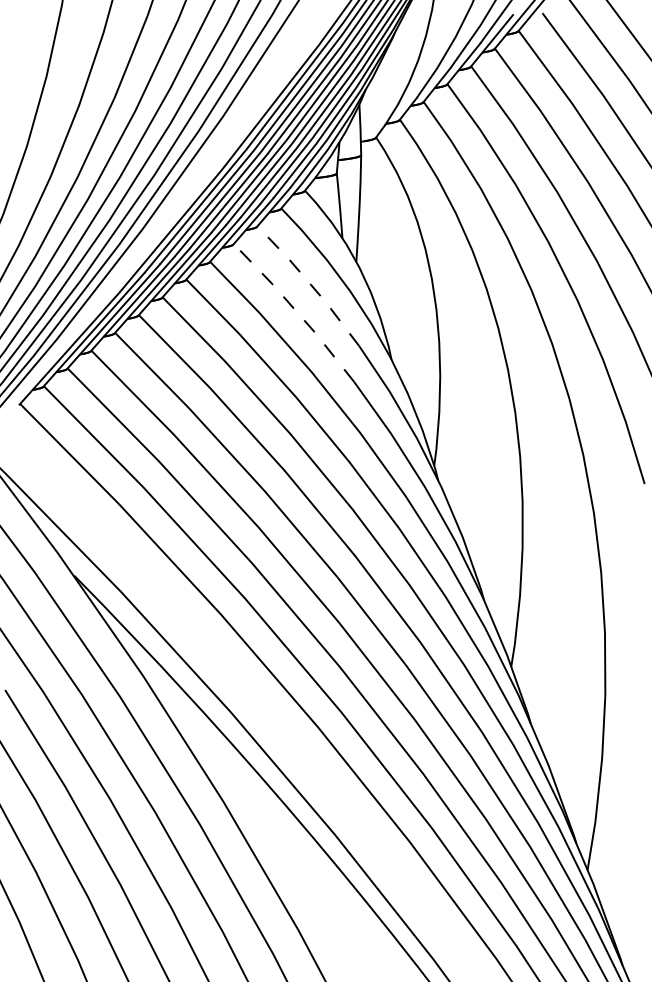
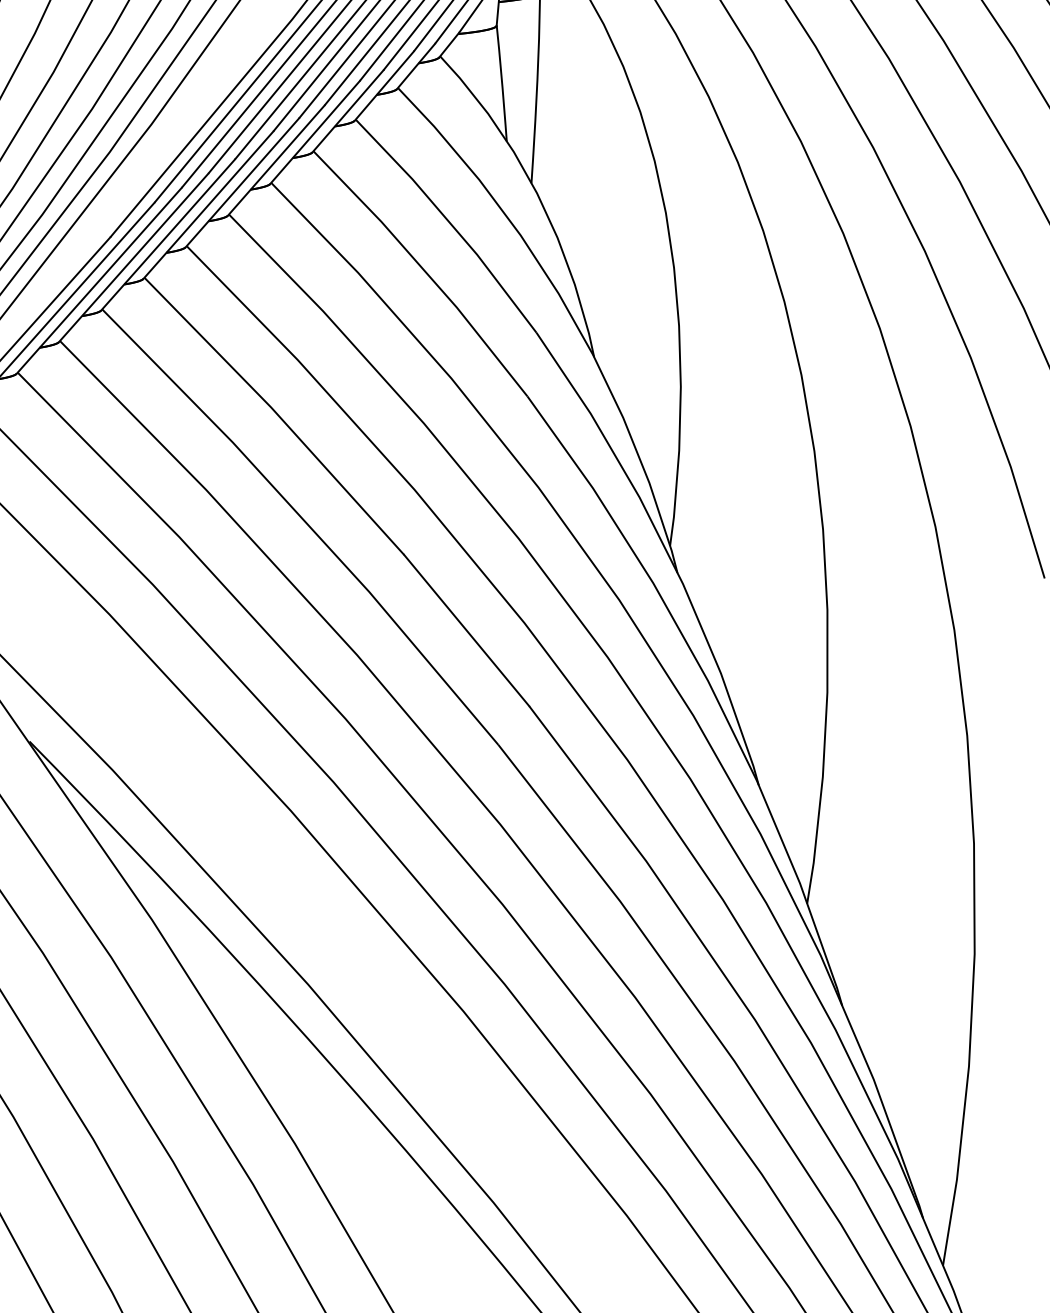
line: (310, 283) -> (449, 221), dashed -> solid
line: (296, 311) -> (424, 271), dashed -> solid

